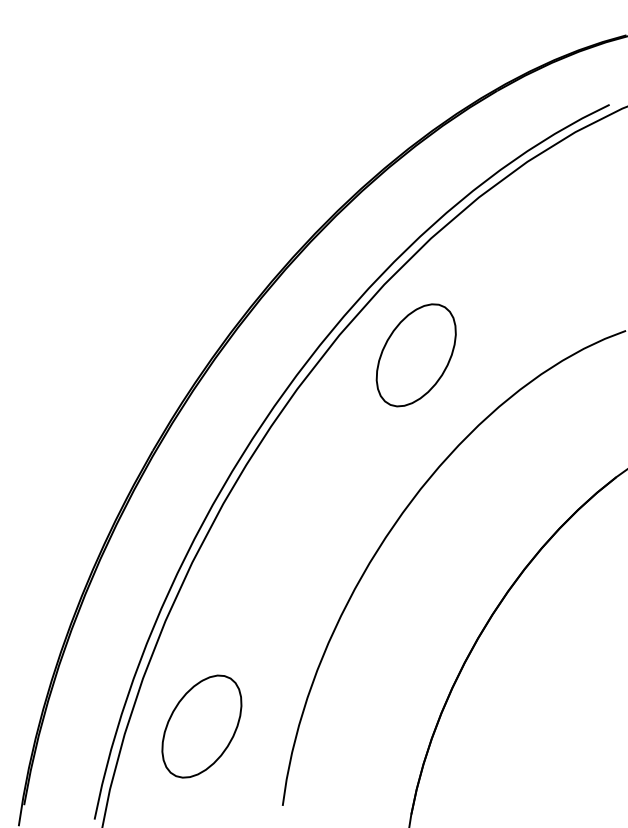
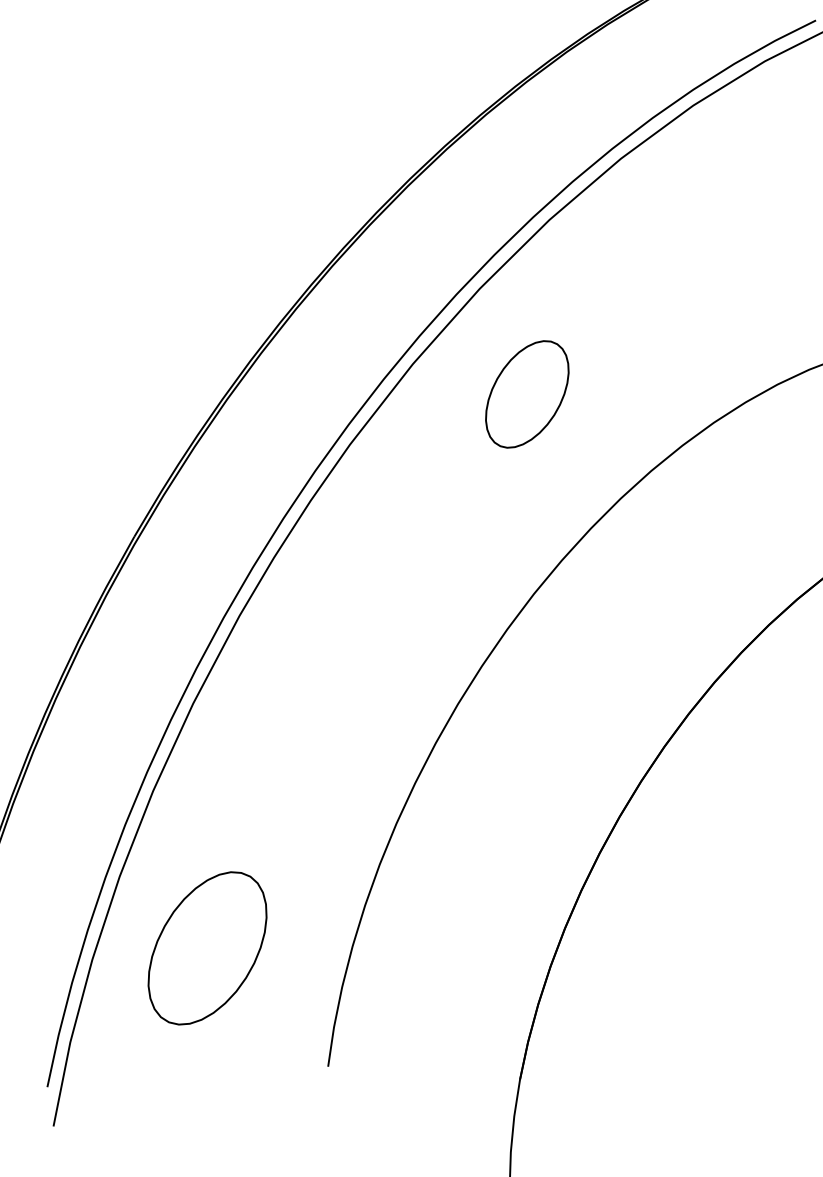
part: (415, 355) -> (526, 394), size x0.7

